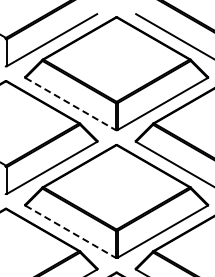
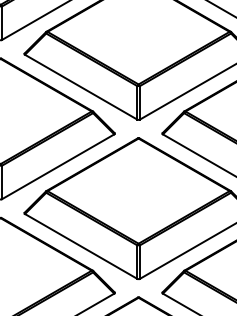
line: (70, 104) -> (81, 87), dashed -> solid
line: (70, 231) -> (81, 246), dashed -> solid

